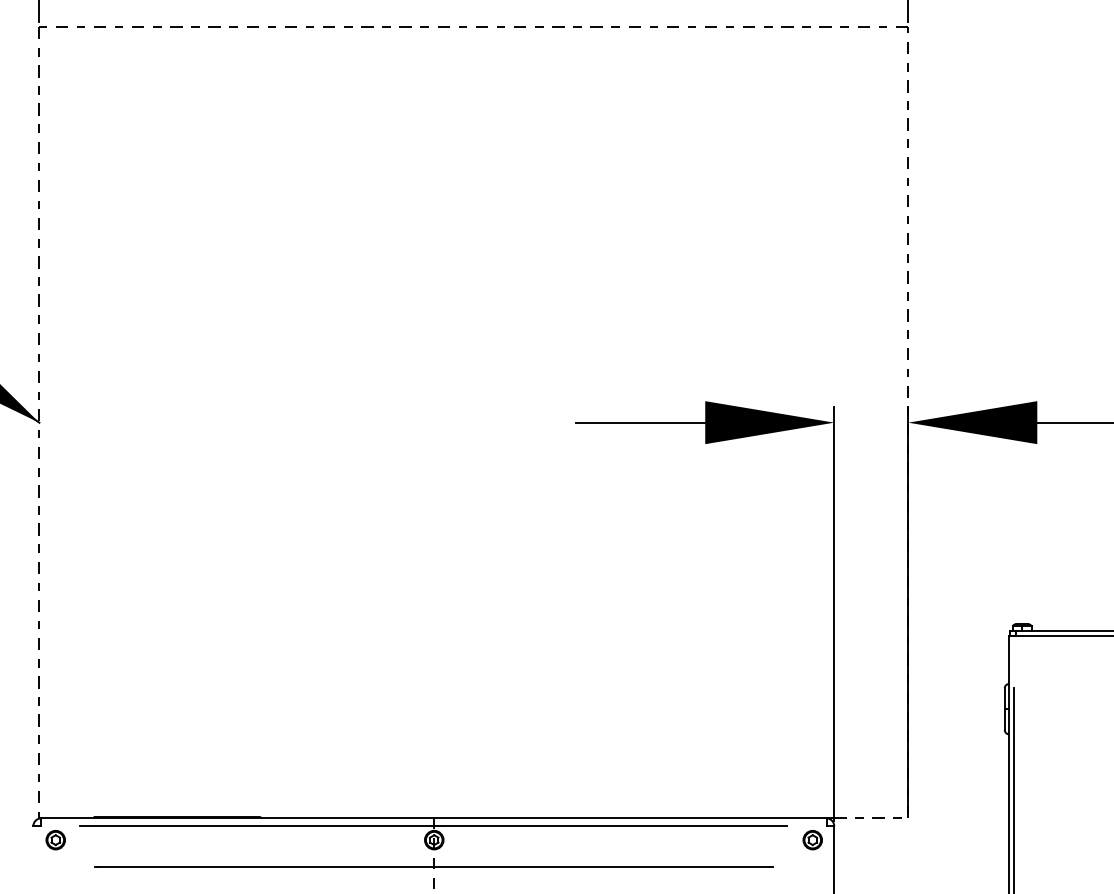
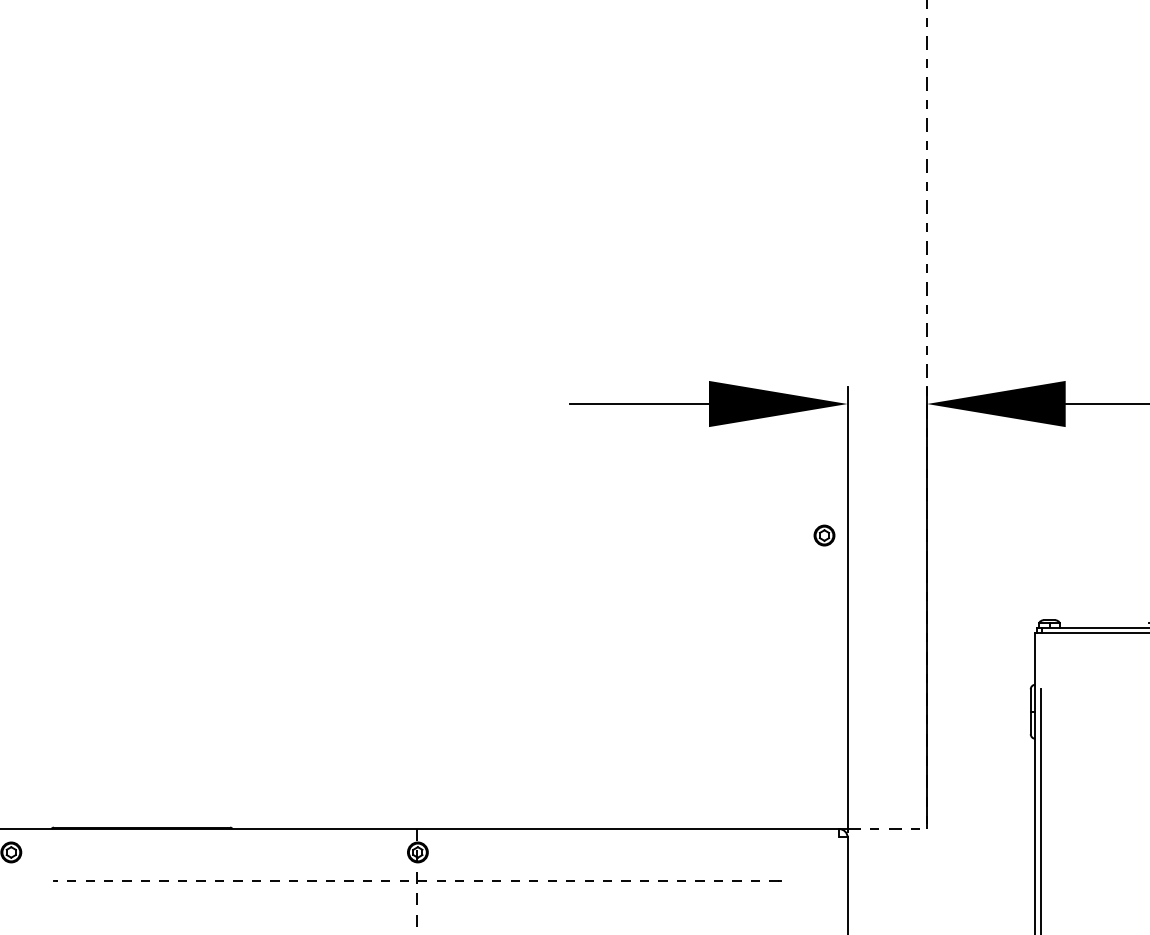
line: (433, 826) -> (417, 837), removed
part: (812, 840) -> (824, 535), moved
line: (433, 866) -> (417, 880), solid -> dashed

